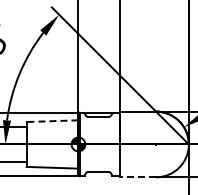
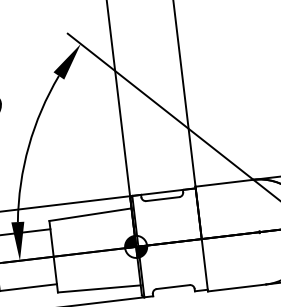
line: (52, 121) -> (90, 215), dashed -> solid
line: (137, 177) -> (236, 288), dashed -> solid

